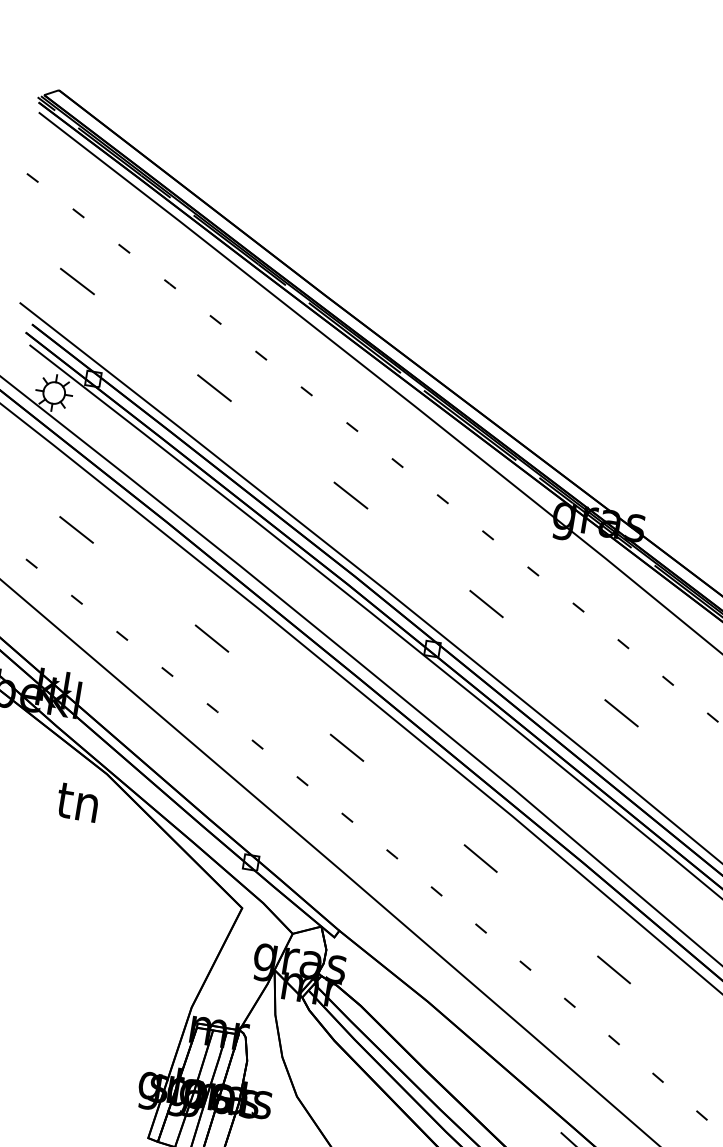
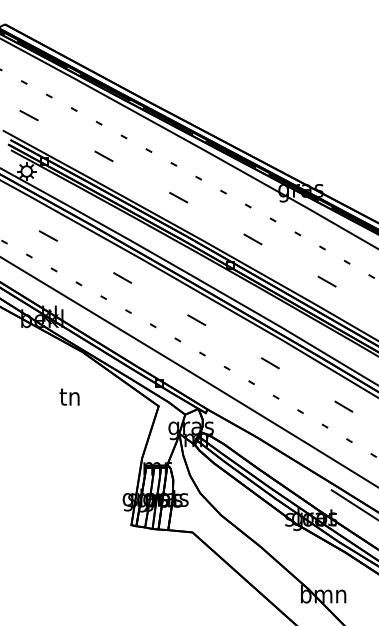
text: (77, 801) -> (69, 396), moved

